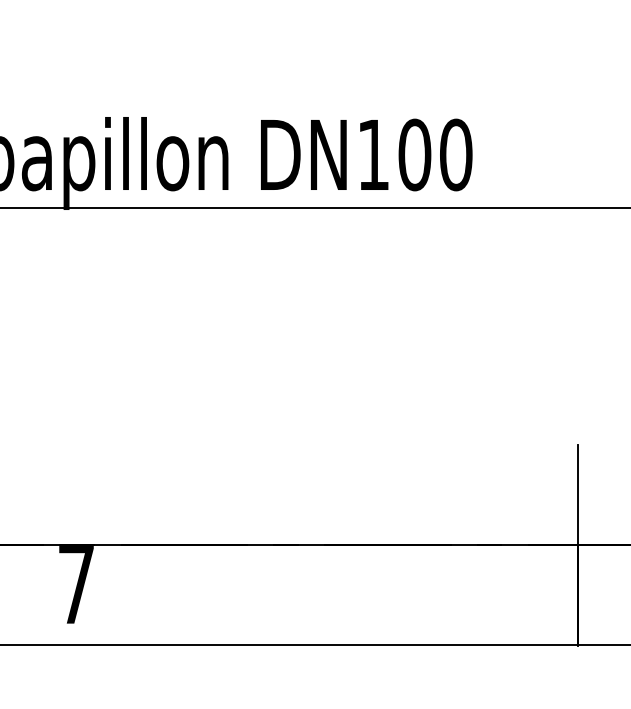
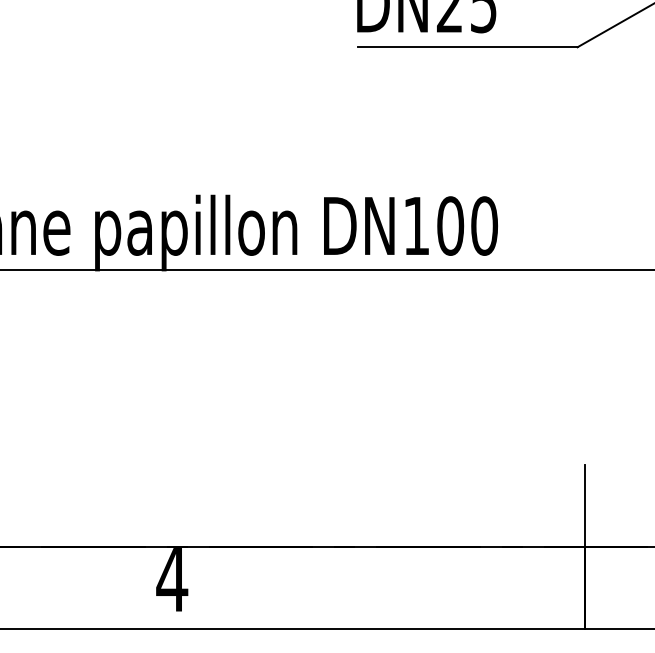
text: (76, 584) -> (172, 579), 7 -> 4

